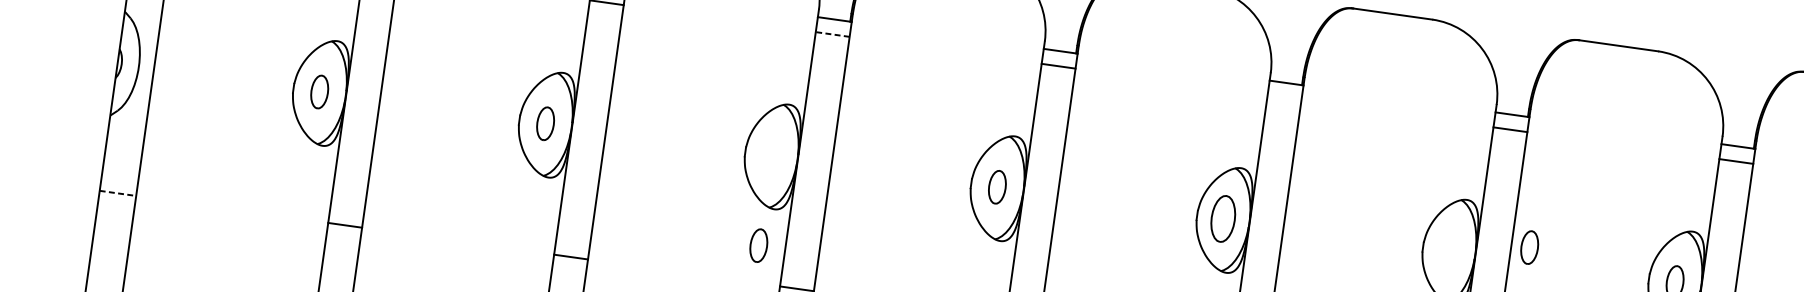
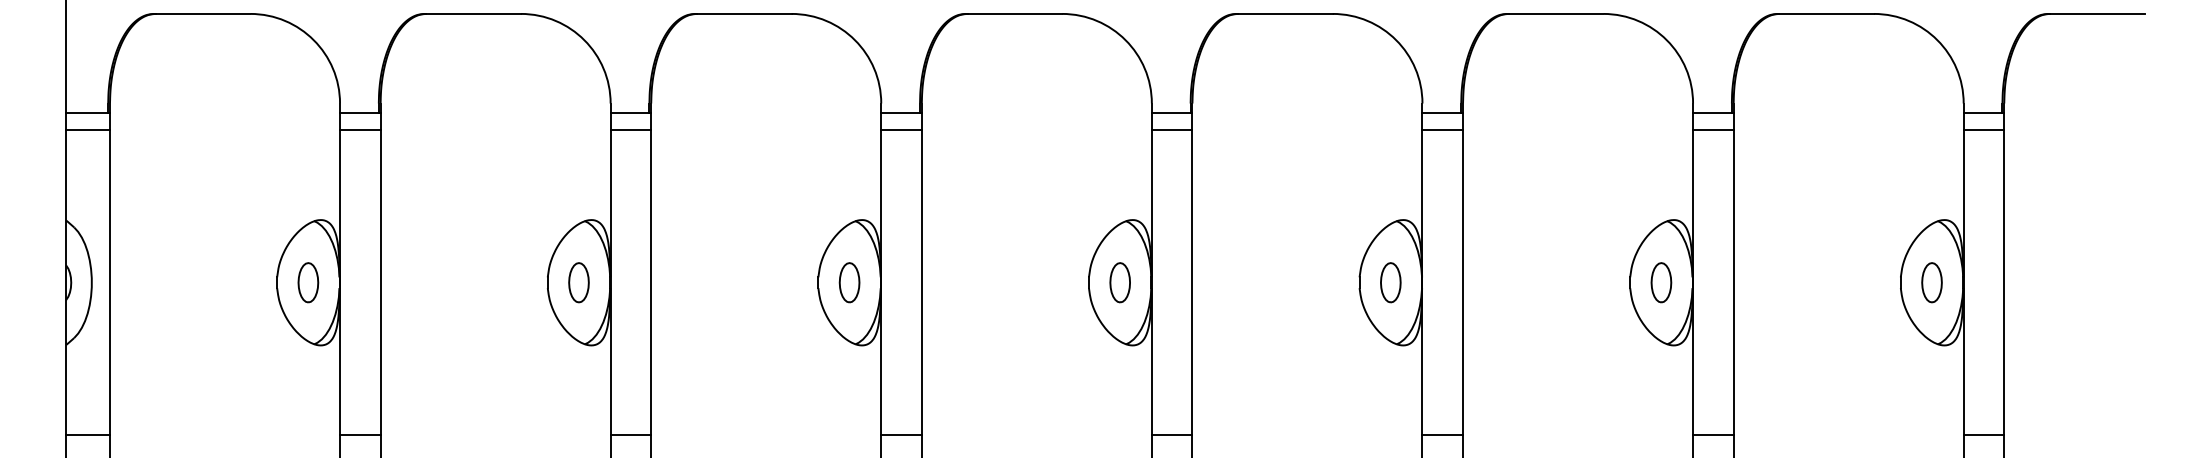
line: (832, 34) -> (901, 130), dashed -> solid
line: (1284, 98) -> (1442, 130), added
line: (118, 193) -> (88, 435), dashed -> solid
part: (1223, 218) -> (1390, 282), size x0.71
part: (758, 245) -> (849, 282), moved
part: (1529, 247) -> (1661, 282), moved

